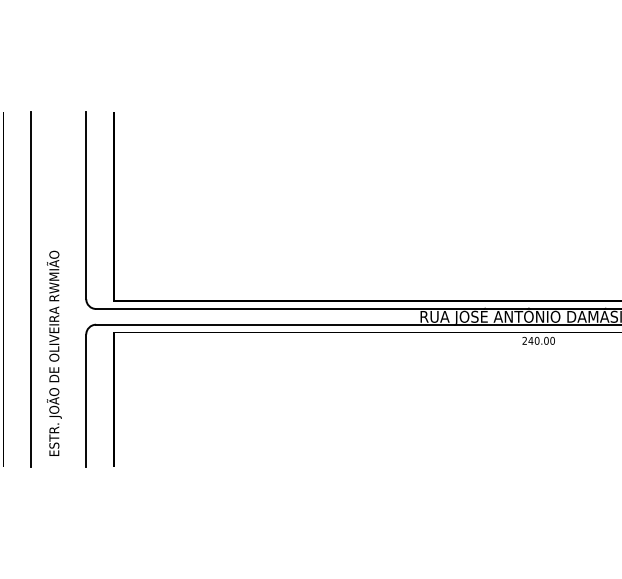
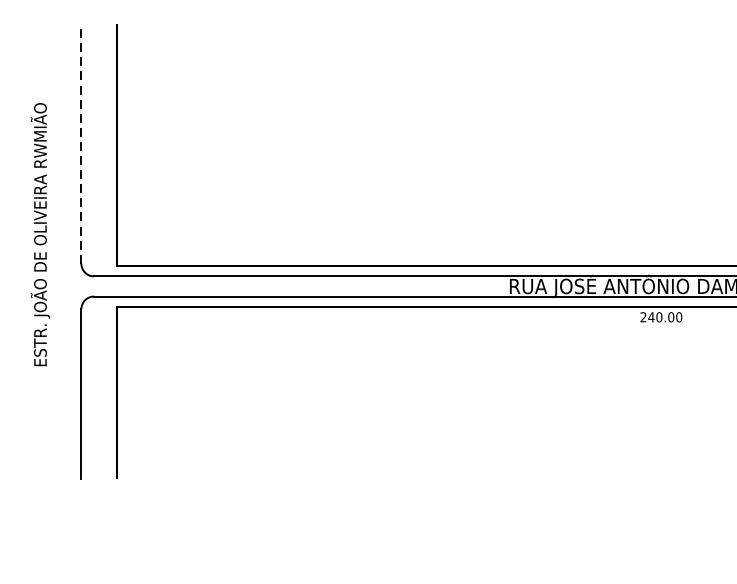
line: (86, 205) -> (81, 143), solid -> dashed
line: (31, 289) -> (11, 251), removed
text: (53, 352) -> (39, 233), moved

